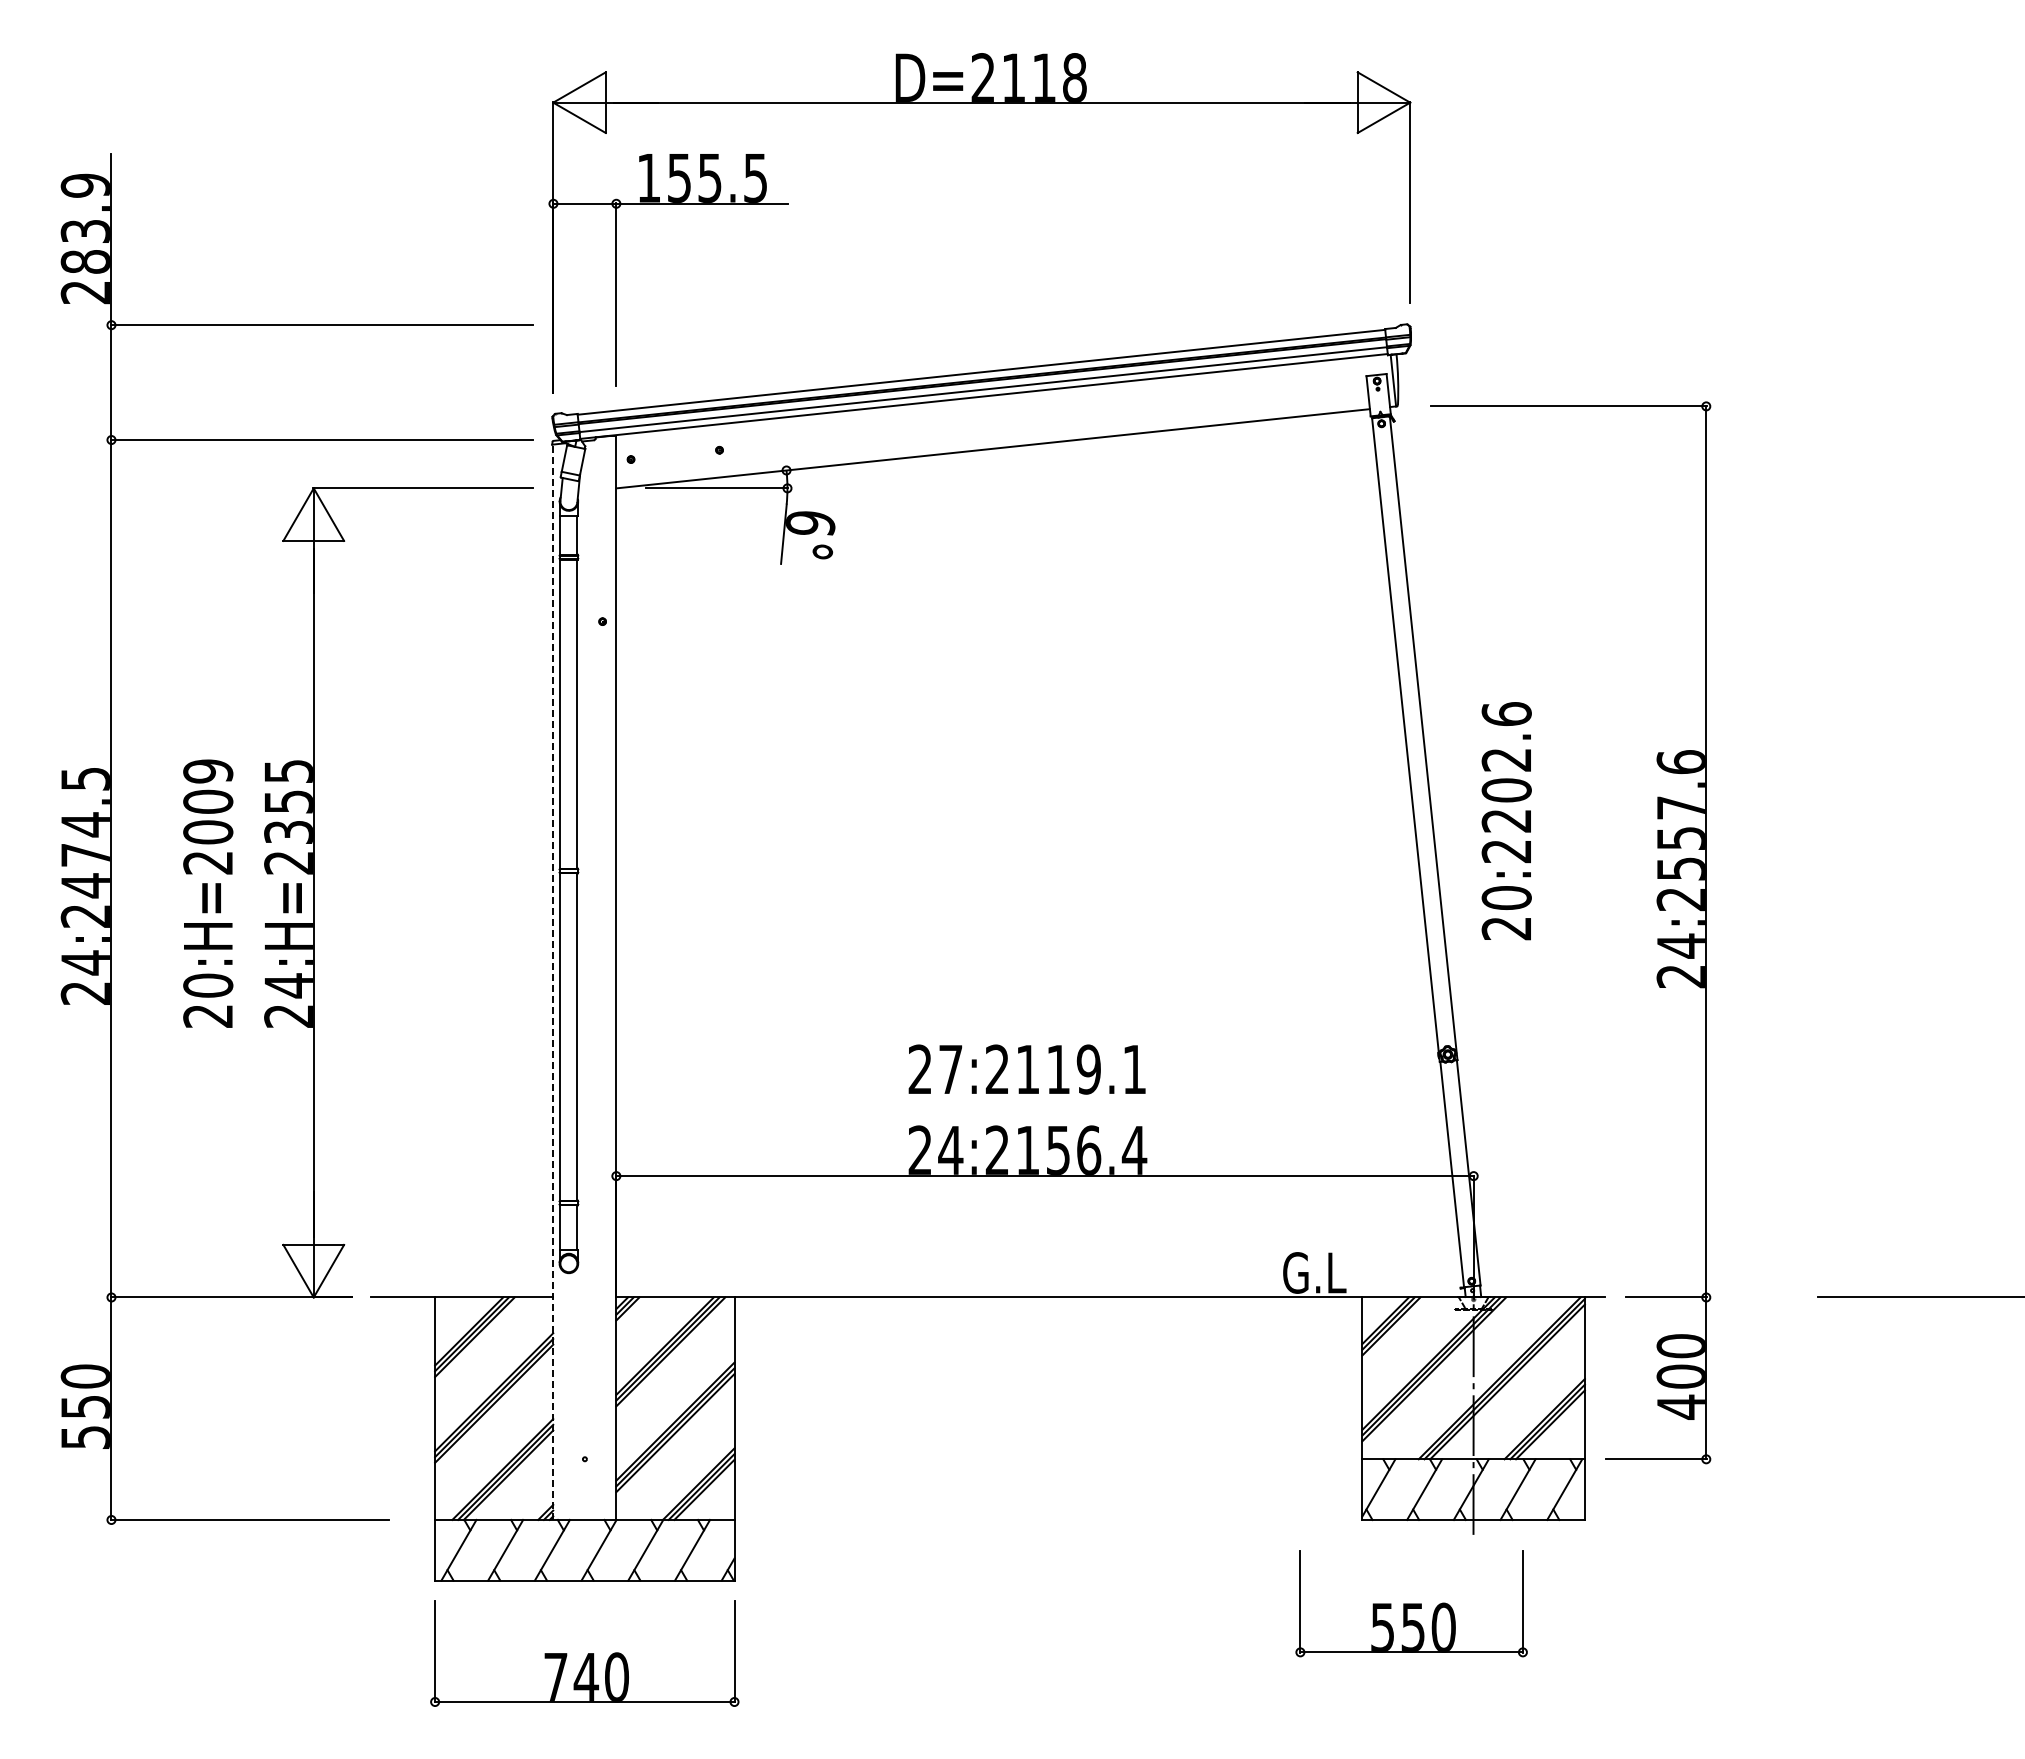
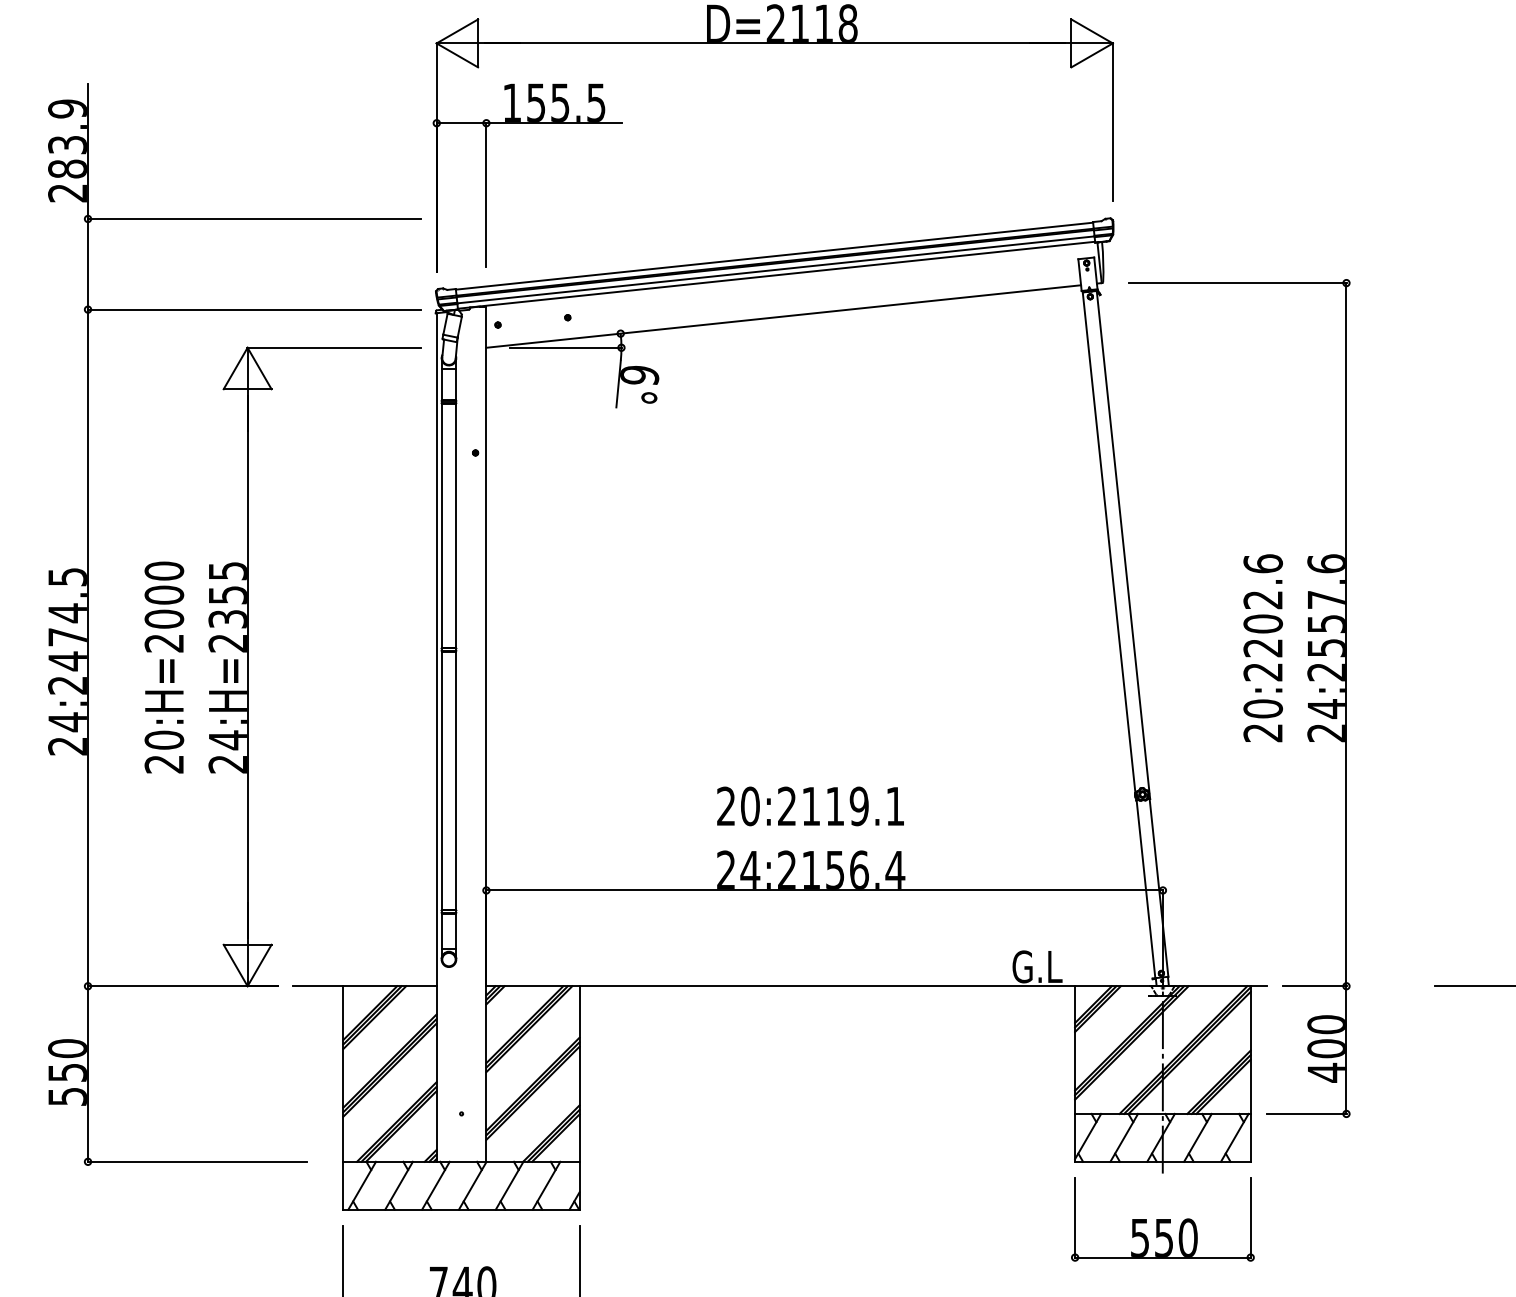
text: (208, 771) -> (164, 571), 20:H=2009 -> 20:H=2000
text: (1506, 821) -> (1263, 648), moved
line: (553, 982) -> (436, 737), dashed -> solid
text: (950, 1069) -> (750, 806), 27:2119.1 -> 20:2119.1
part: (1411, 1603) -> (1162, 1219), moved

